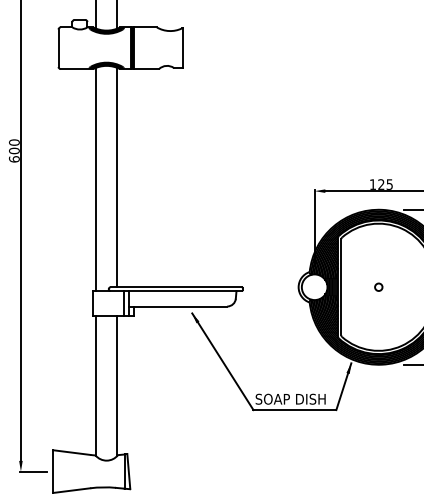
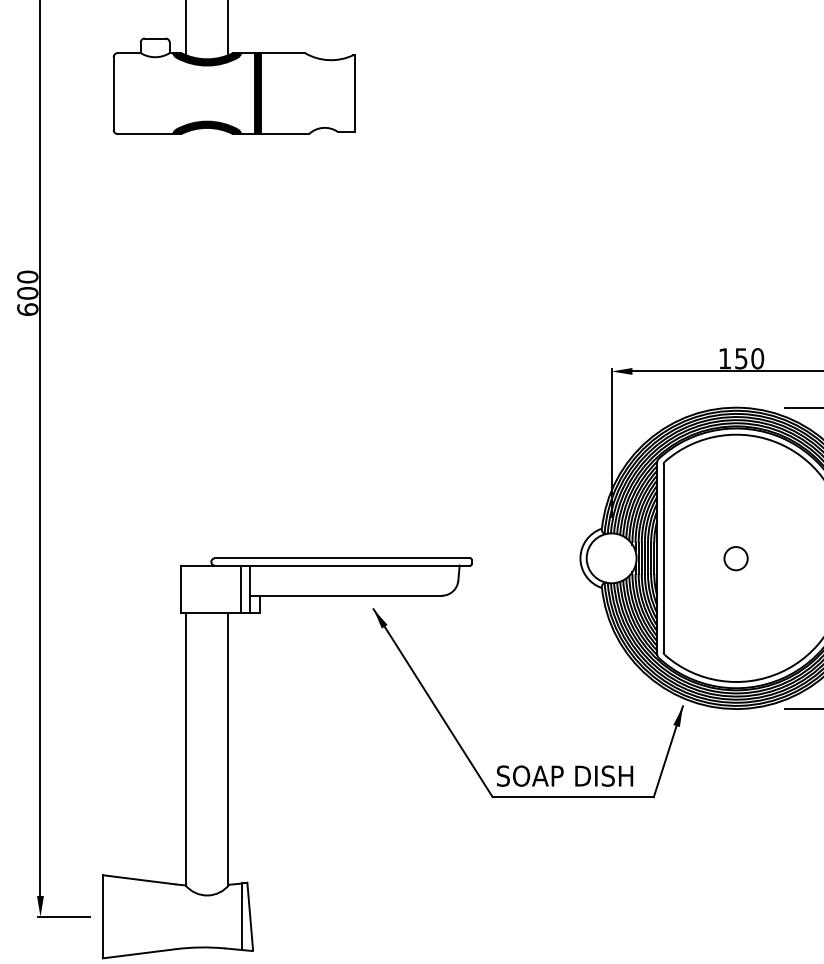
line: (117, 177) -> (228, 344), removed
line: (95, 179) -> (185, 348), removed
text: (385, 184) -> (749, 358), 125 -> 150
circle: (378, 286) -> (735, 556), size x1.6

